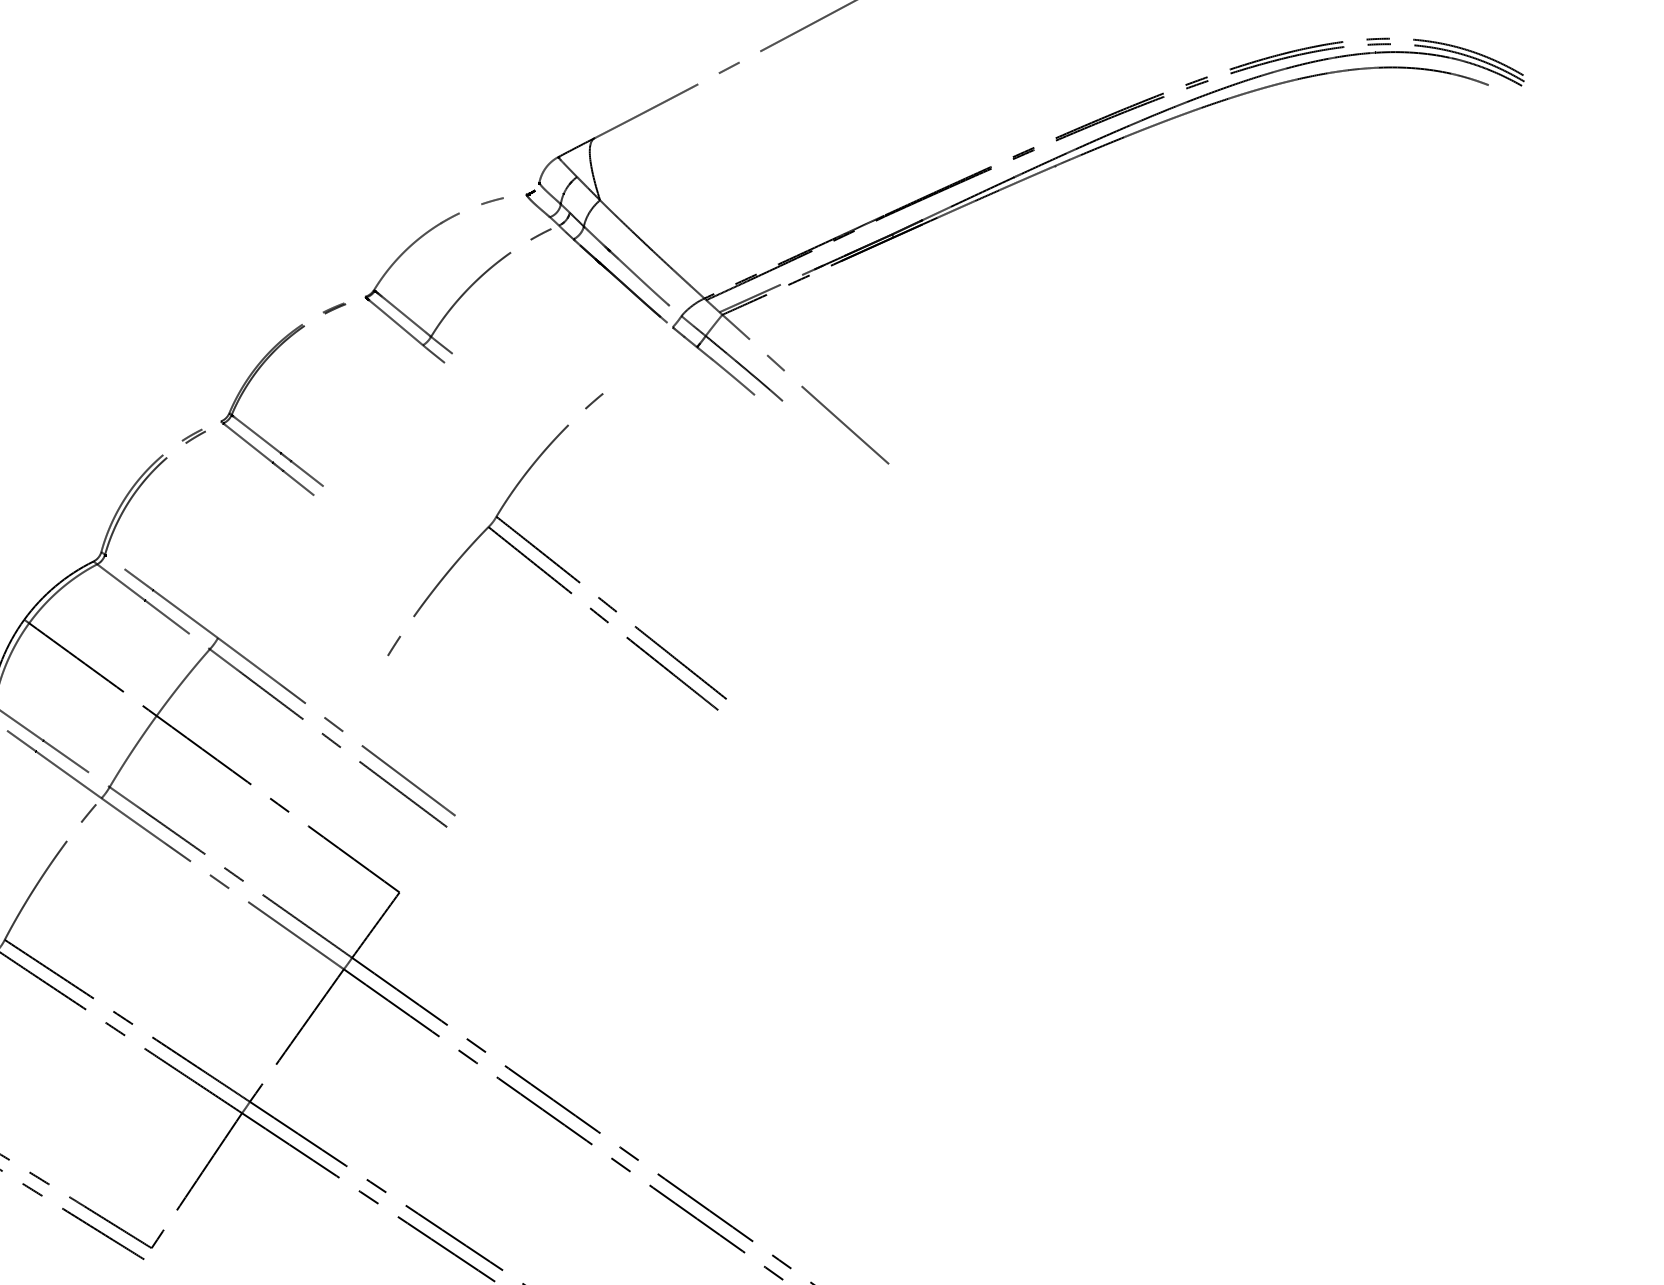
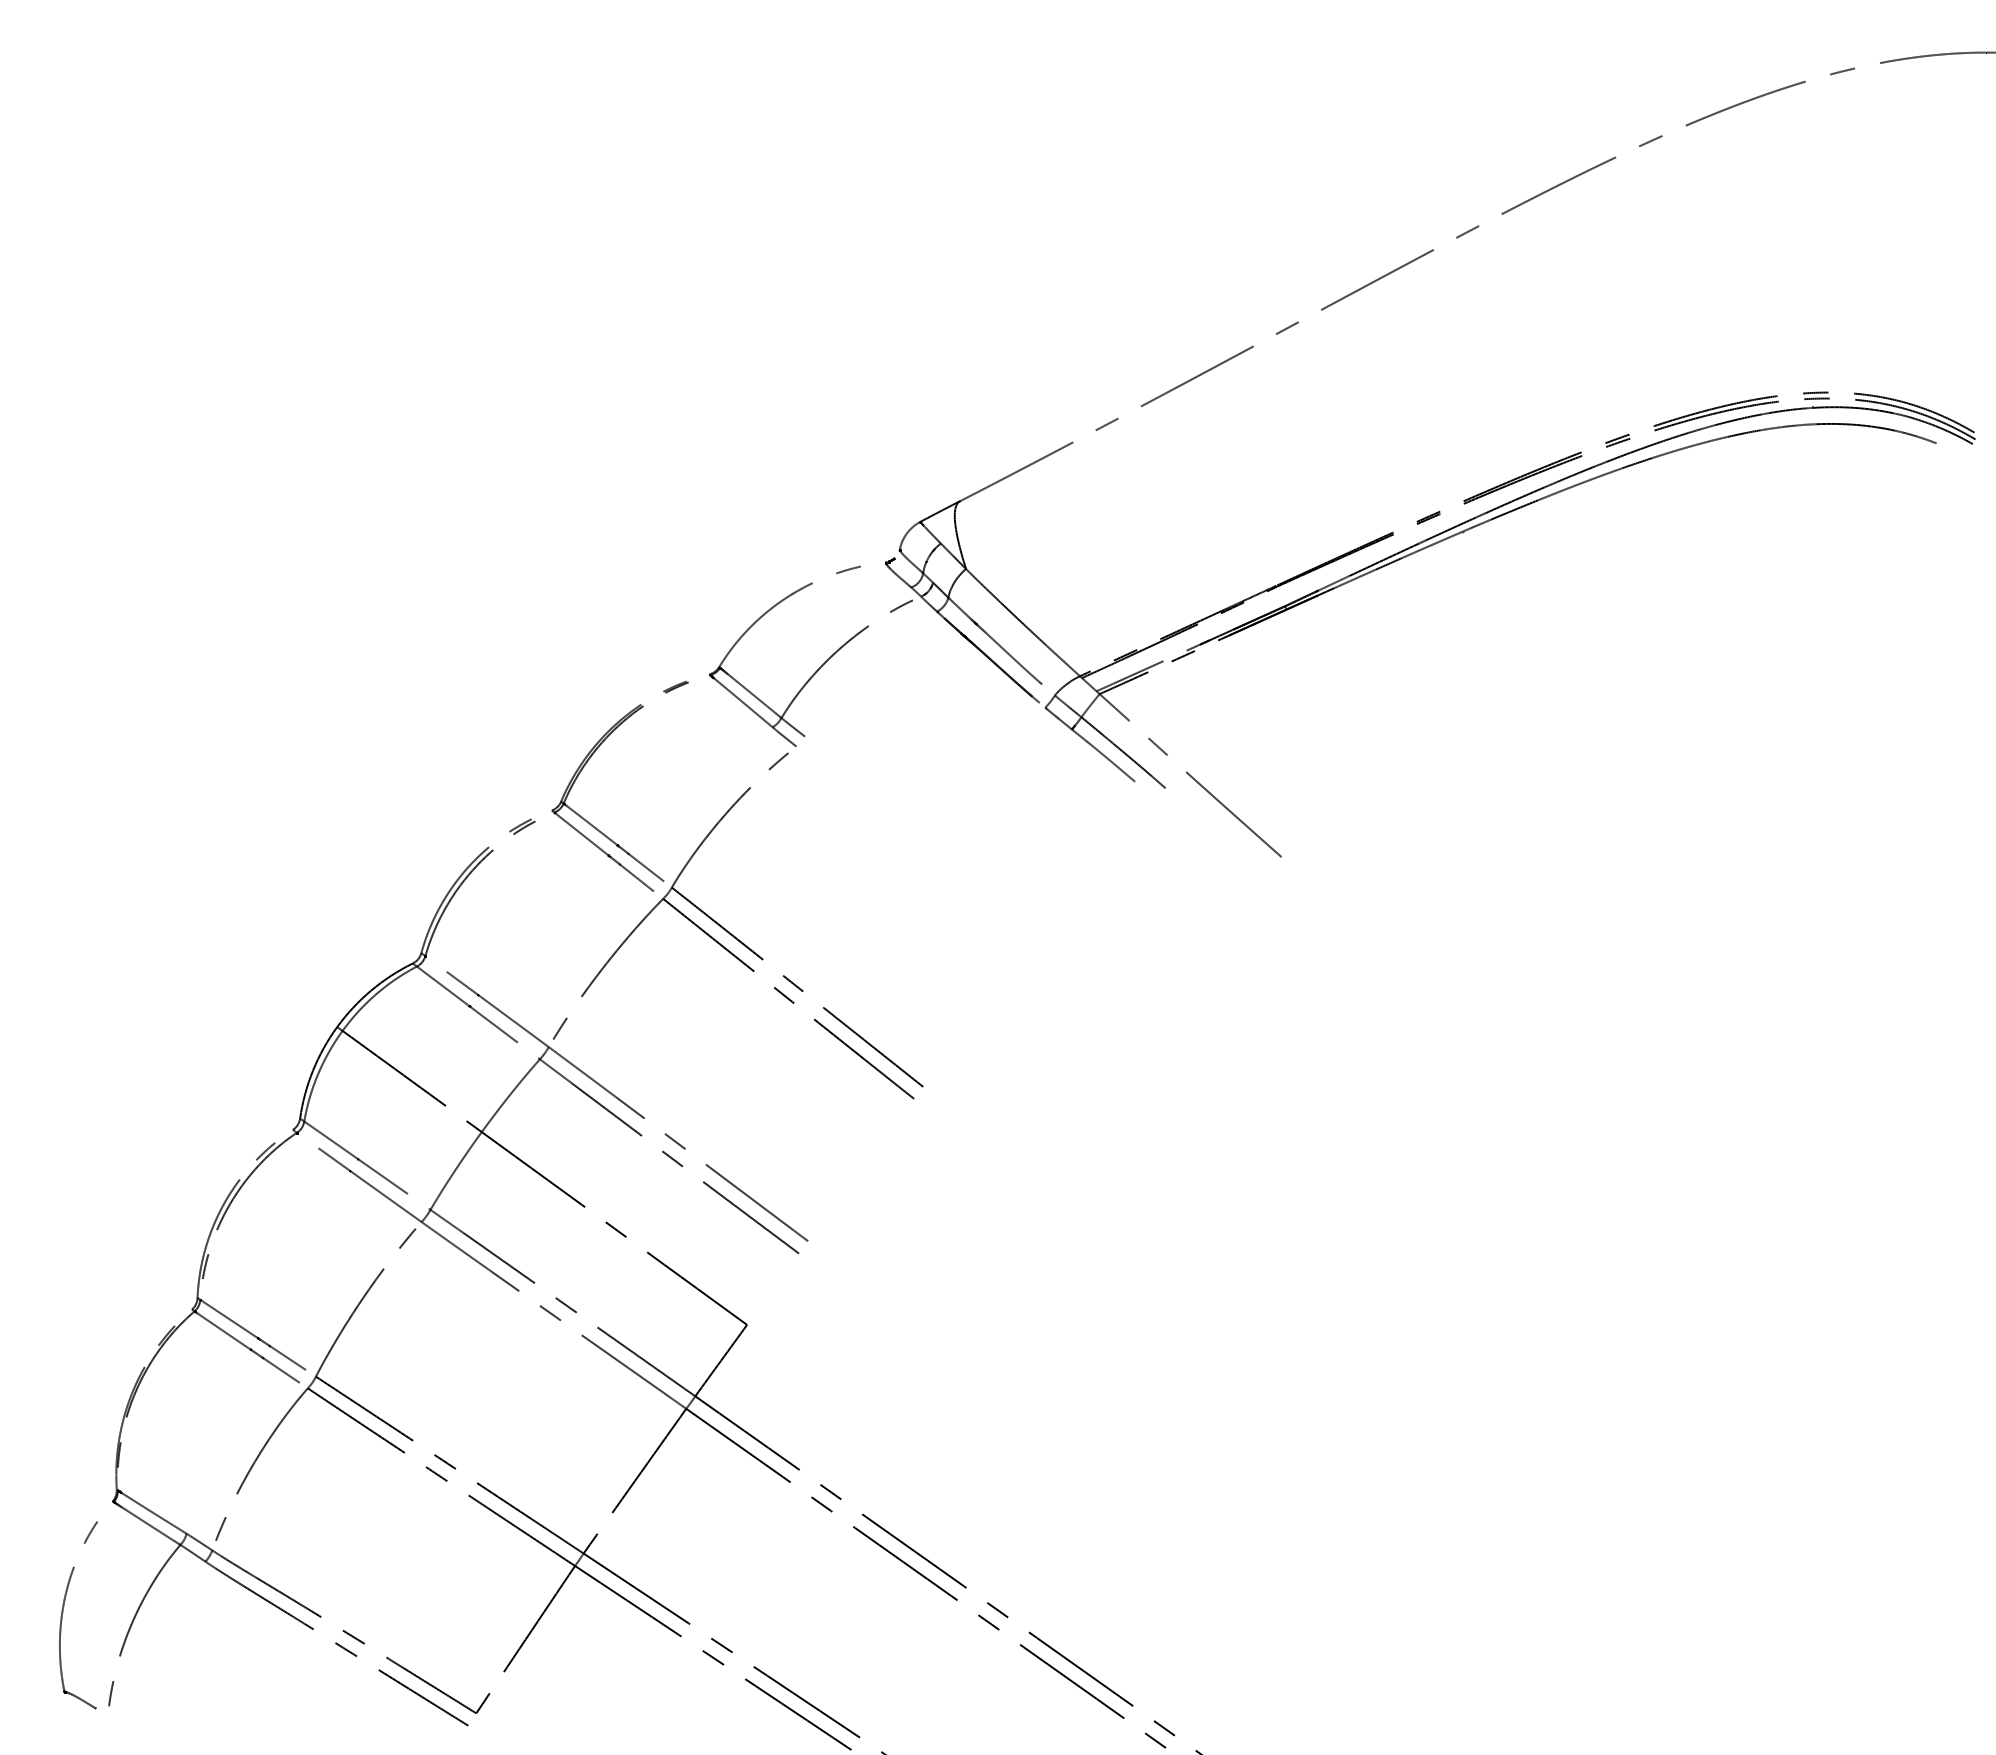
part: (550, 557) -> (730, 932), moved

